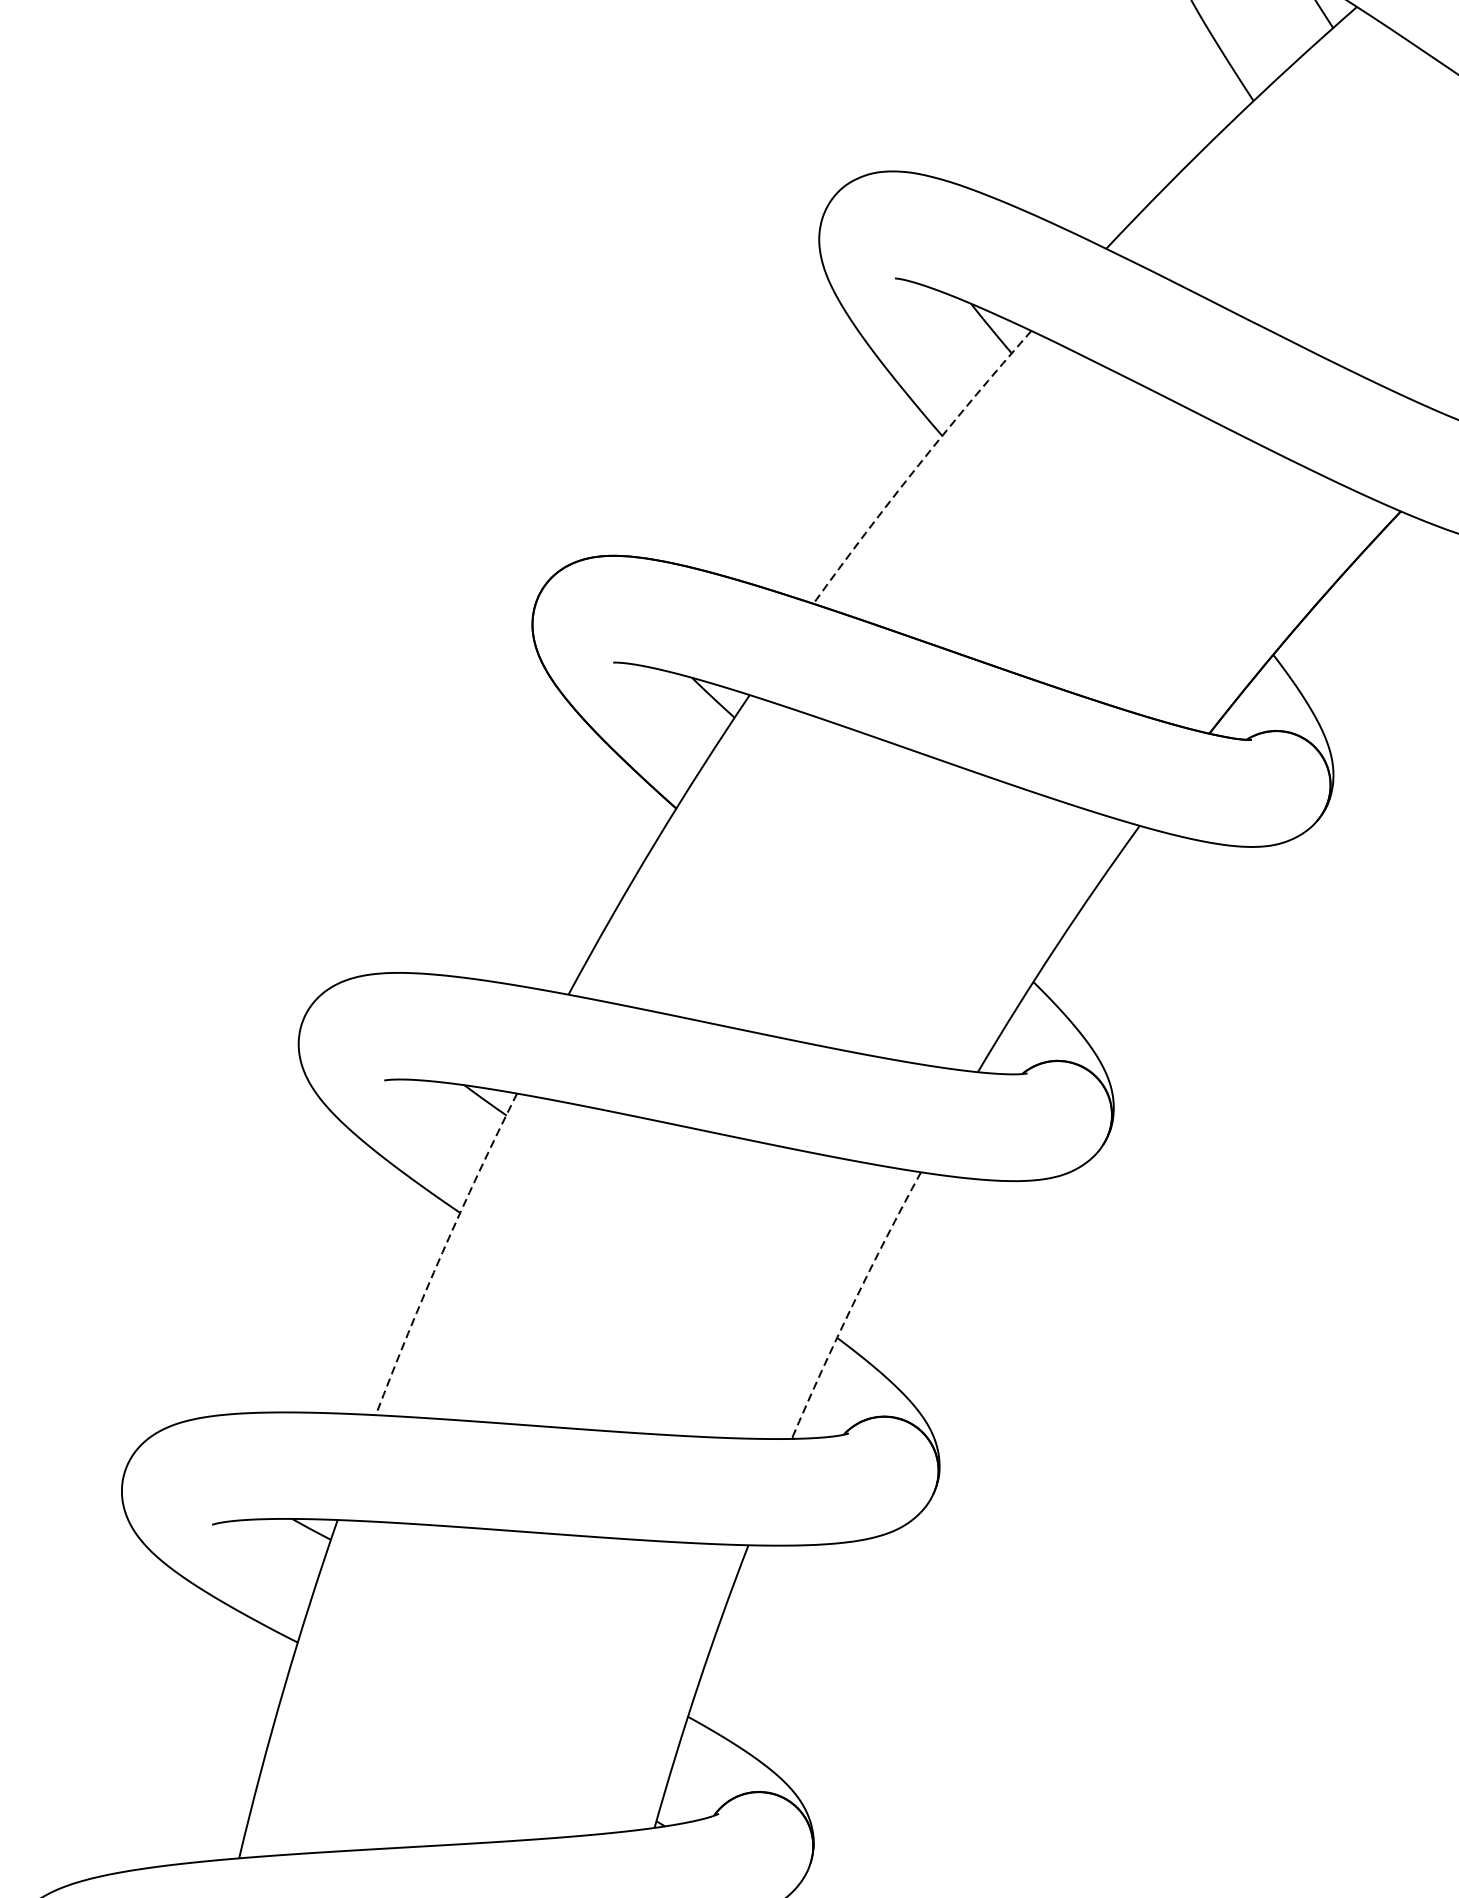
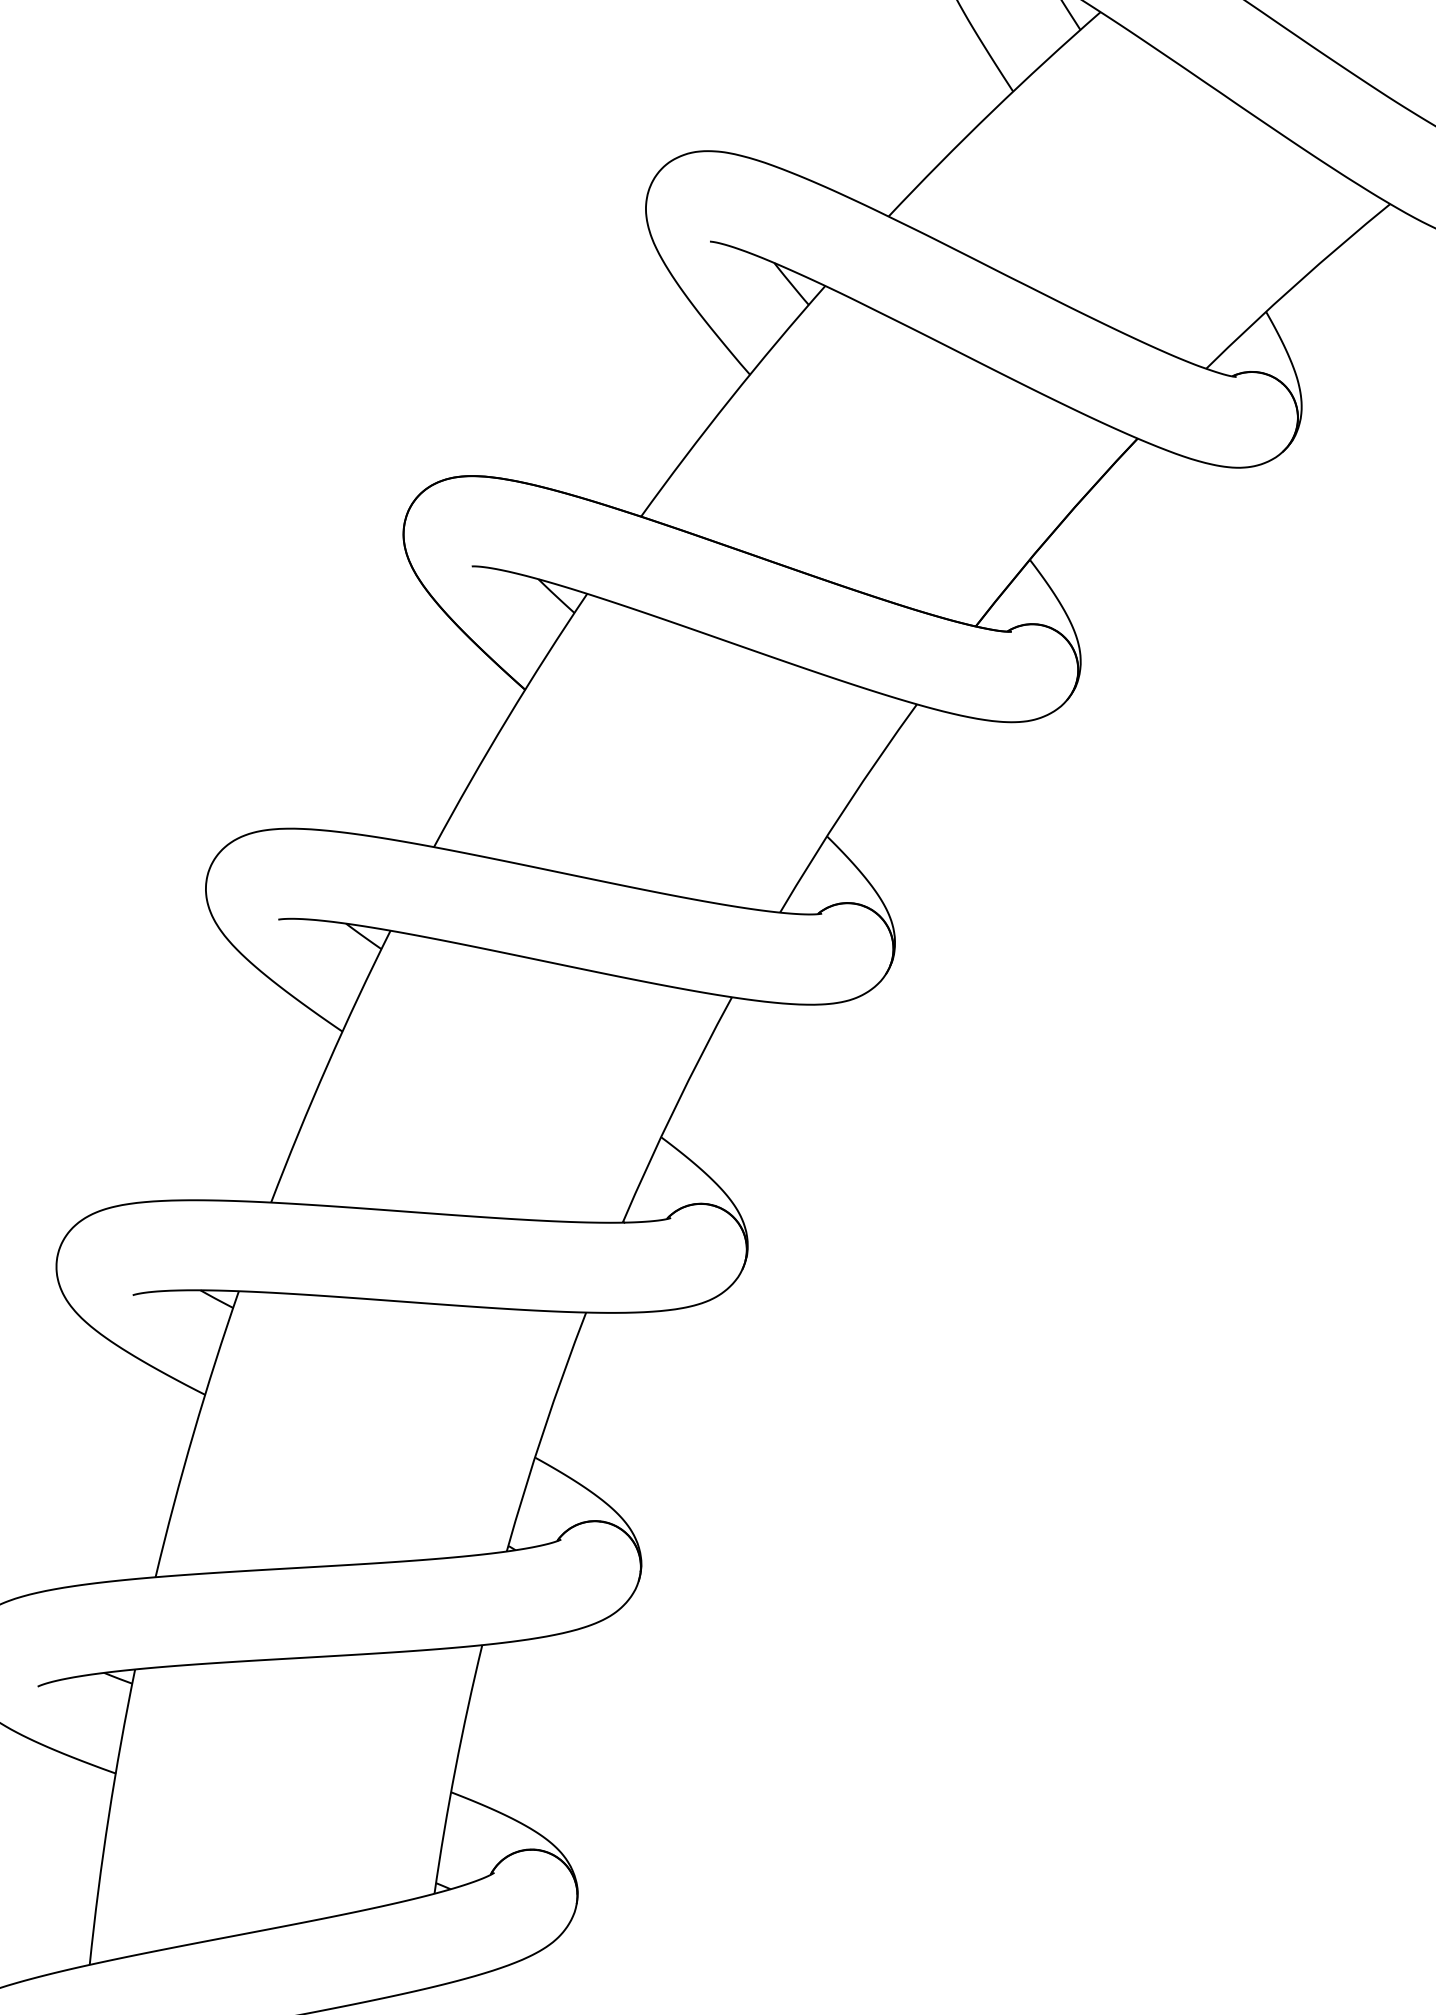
arc: (919, 465) -> (730, 399), dashed -> solid
arc: (442, 1253) -> (327, 1065), dashed -> solid
arc: (852, 1303) -> (674, 1108), dashed -> solid

